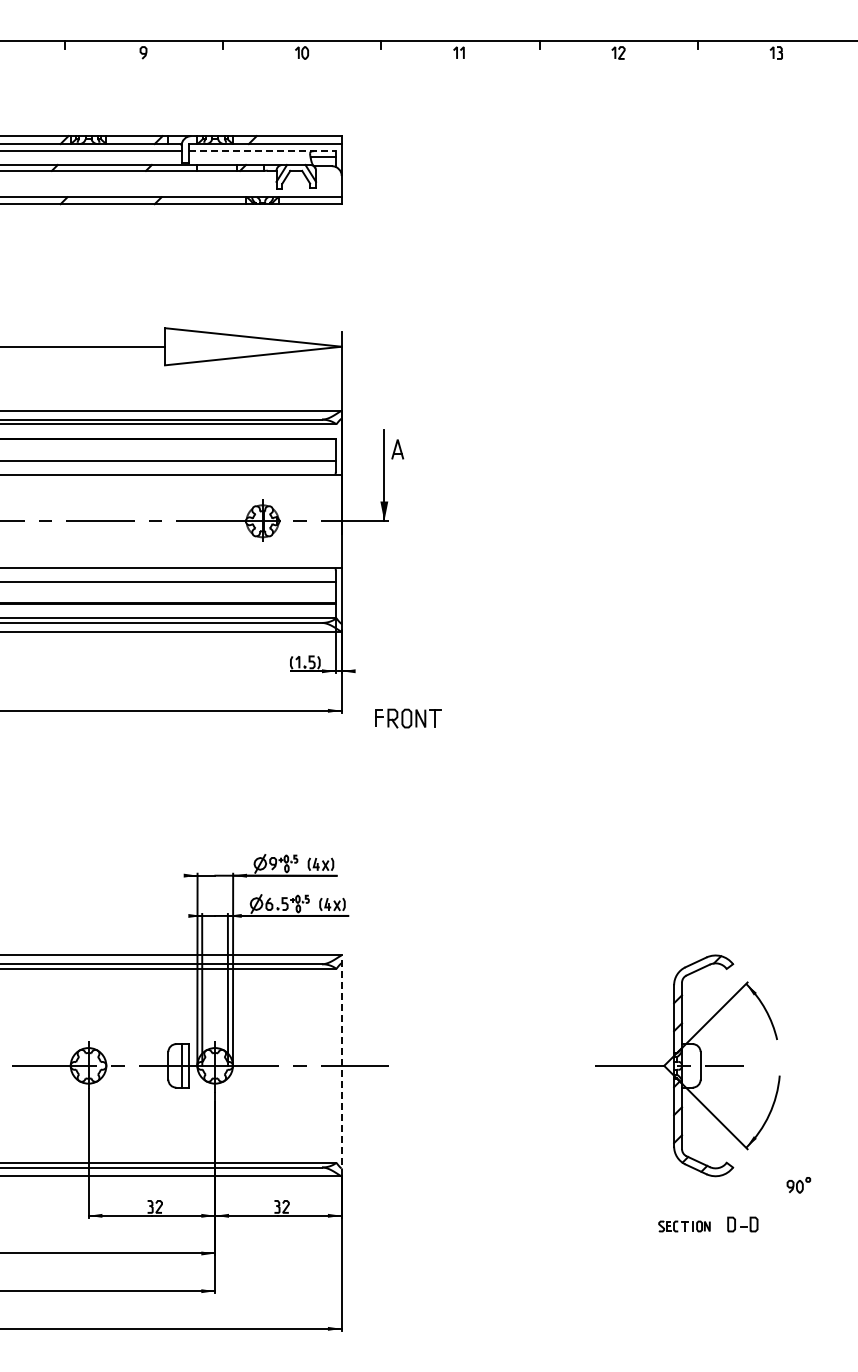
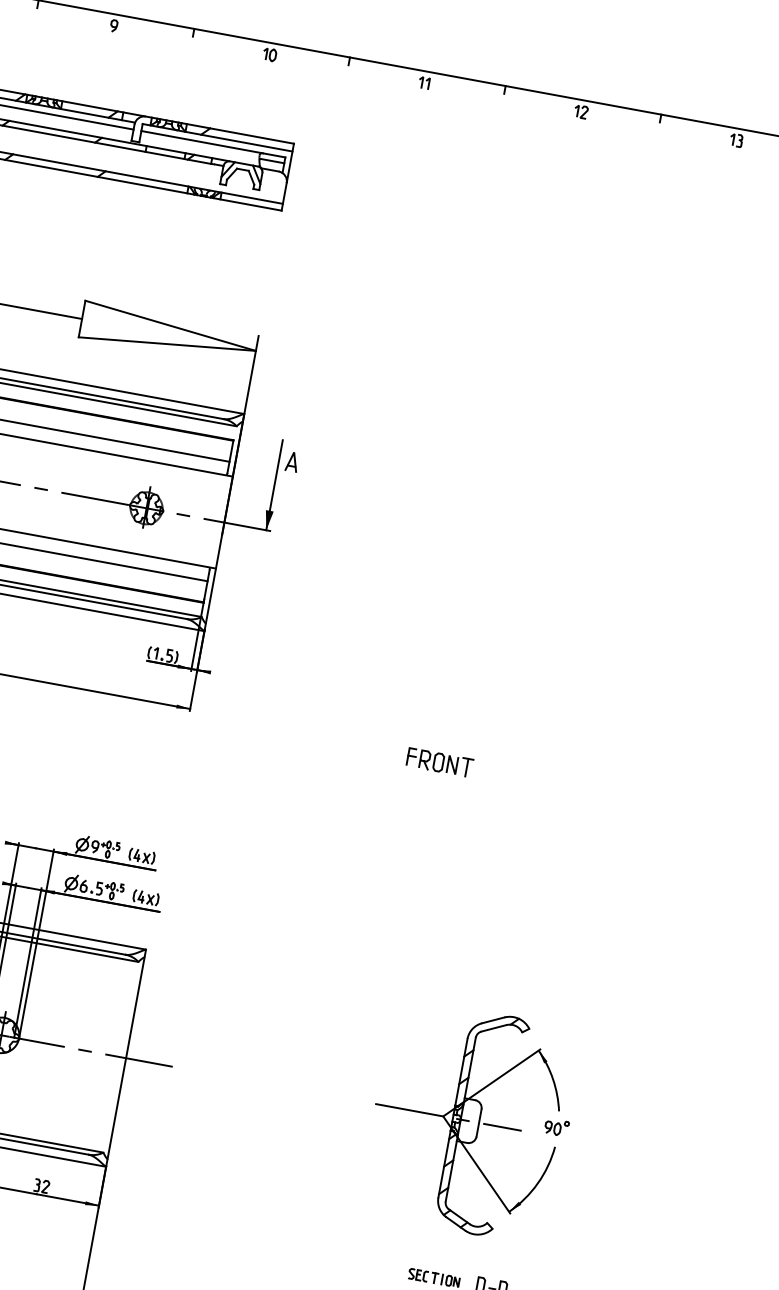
line: (263, 151) -> (214, 144), dashed -> solid
part: (408, 718) -> (440, 762), moved
line: (341, 1065) -> (125, 1057), dashed -> solid
part: (798, 1185) -> (556, 1127), moved

